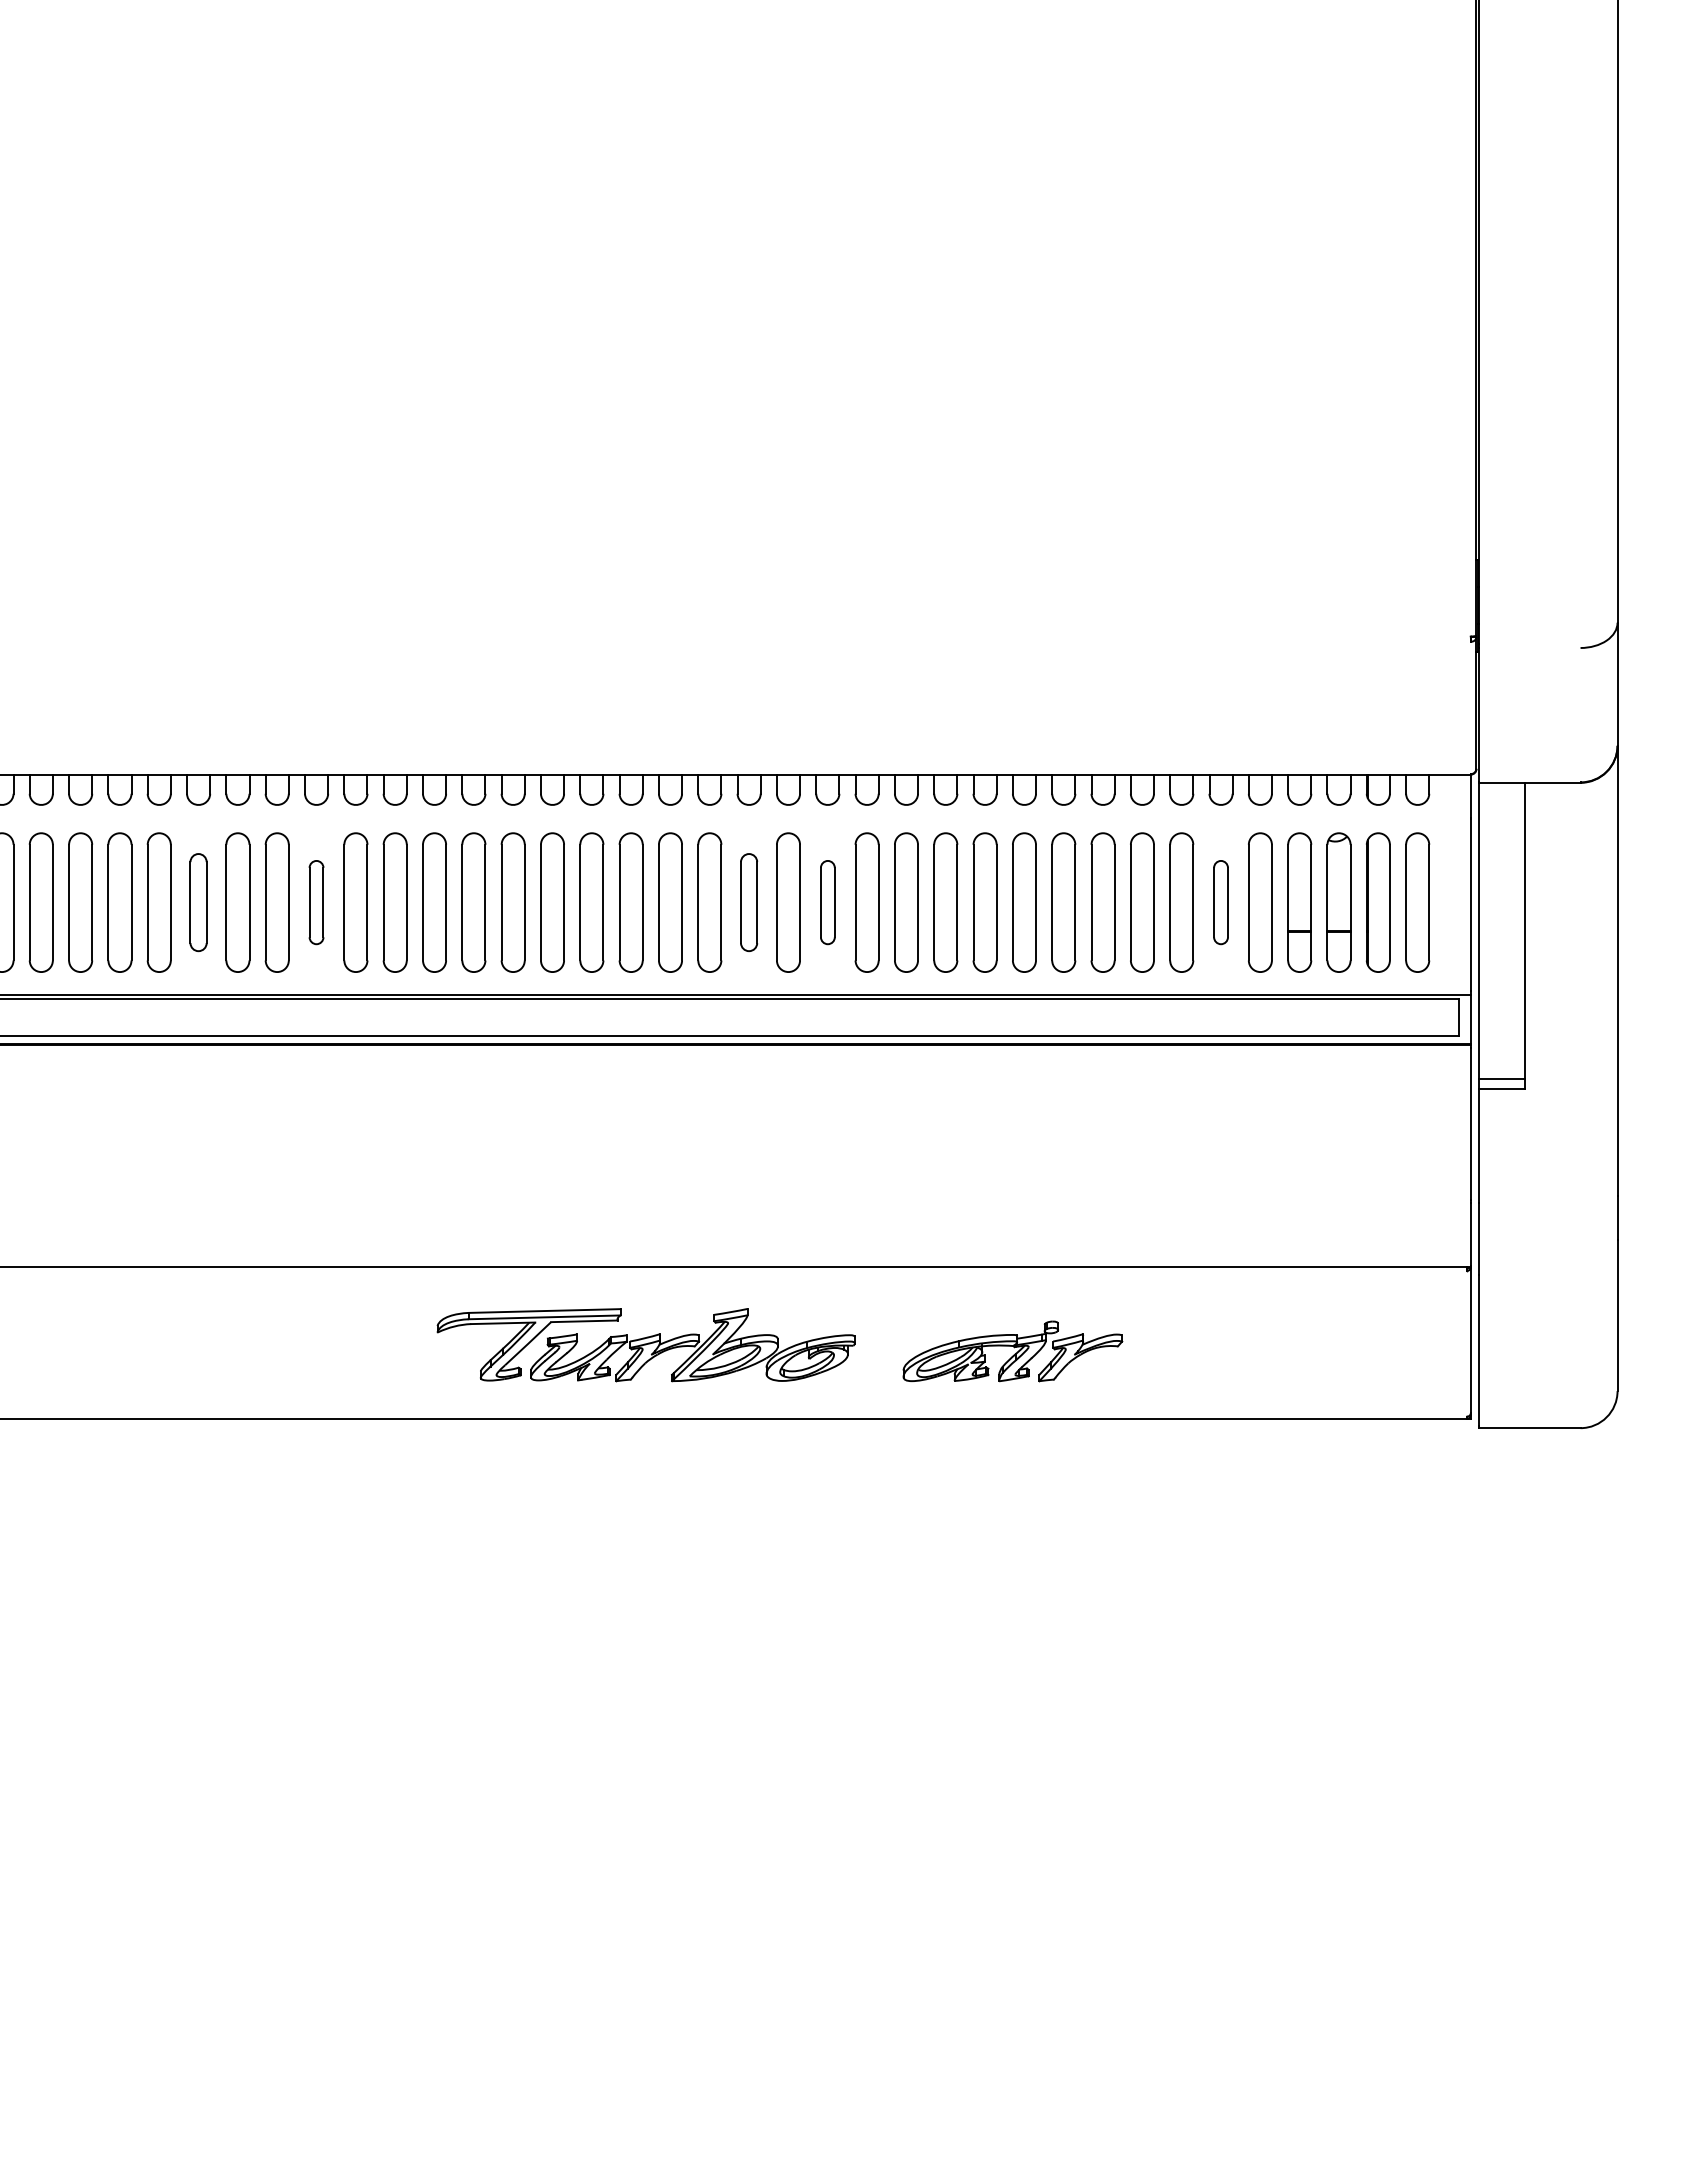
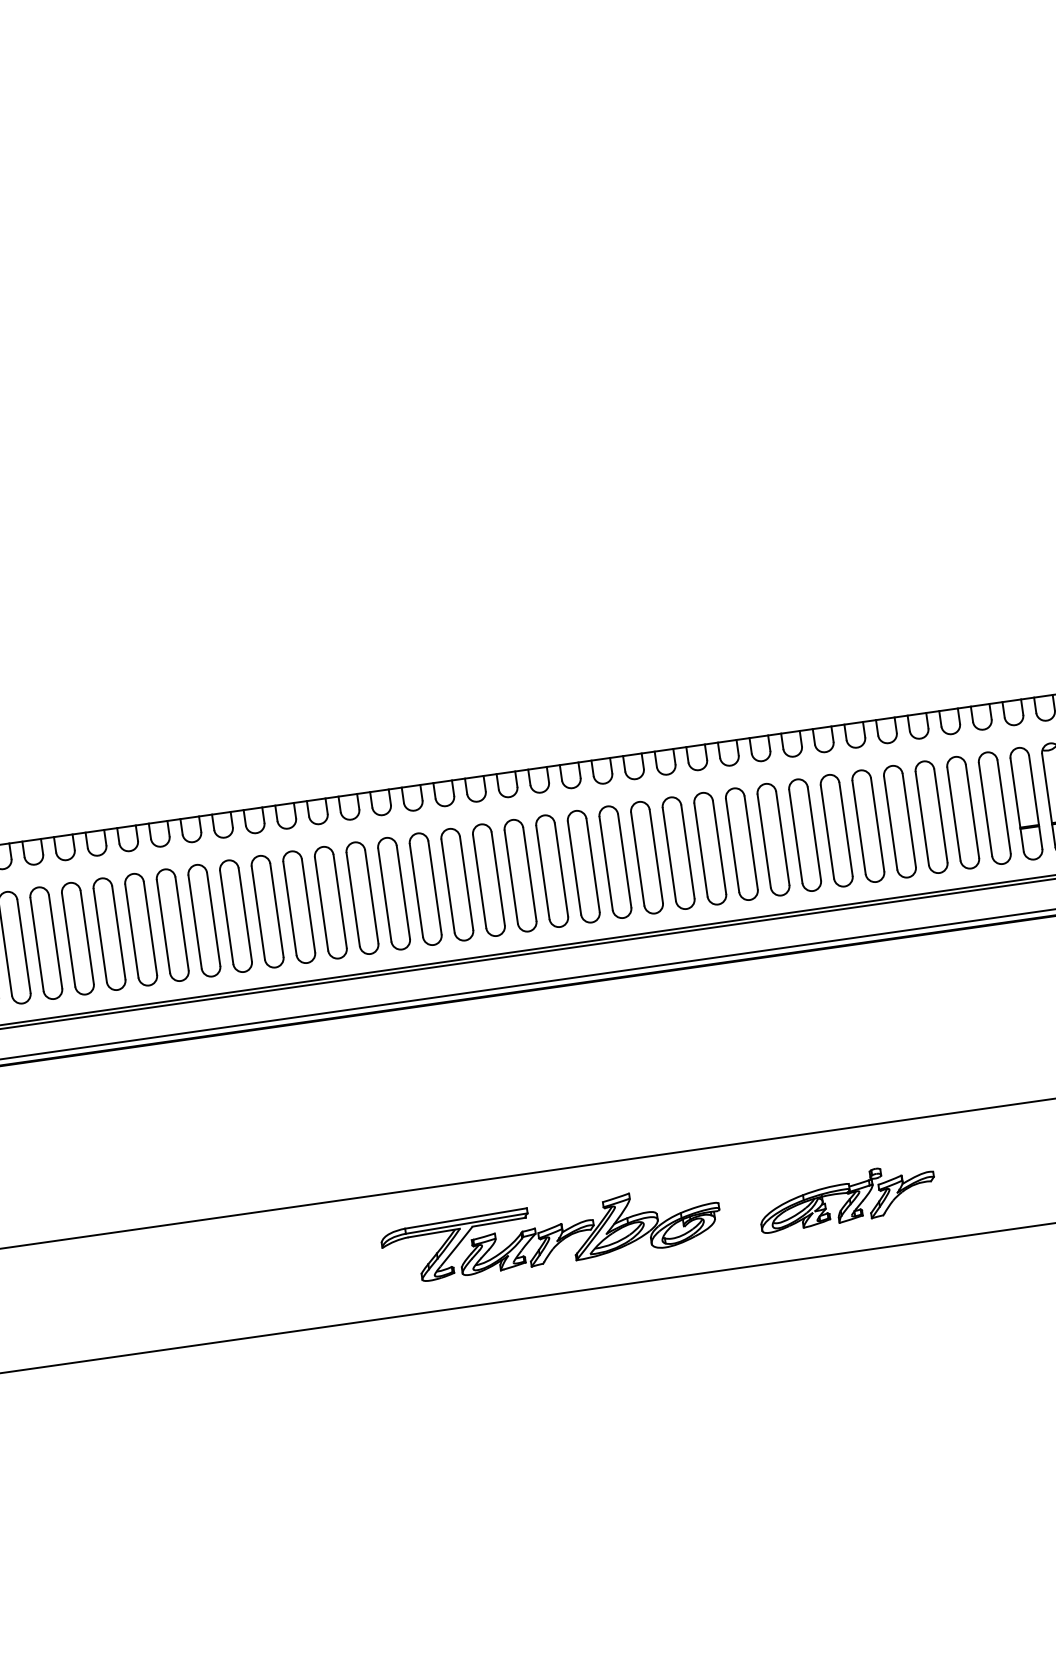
part: (198, 902) -> (141, 929), size x1.43
part: (316, 902) -> (235, 916), size x1.67
part: (748, 902) -> (583, 866), size x1.43
part: (827, 902) -> (646, 857), size x1.67
part: (1220, 902) -> (962, 812), size x1.67

